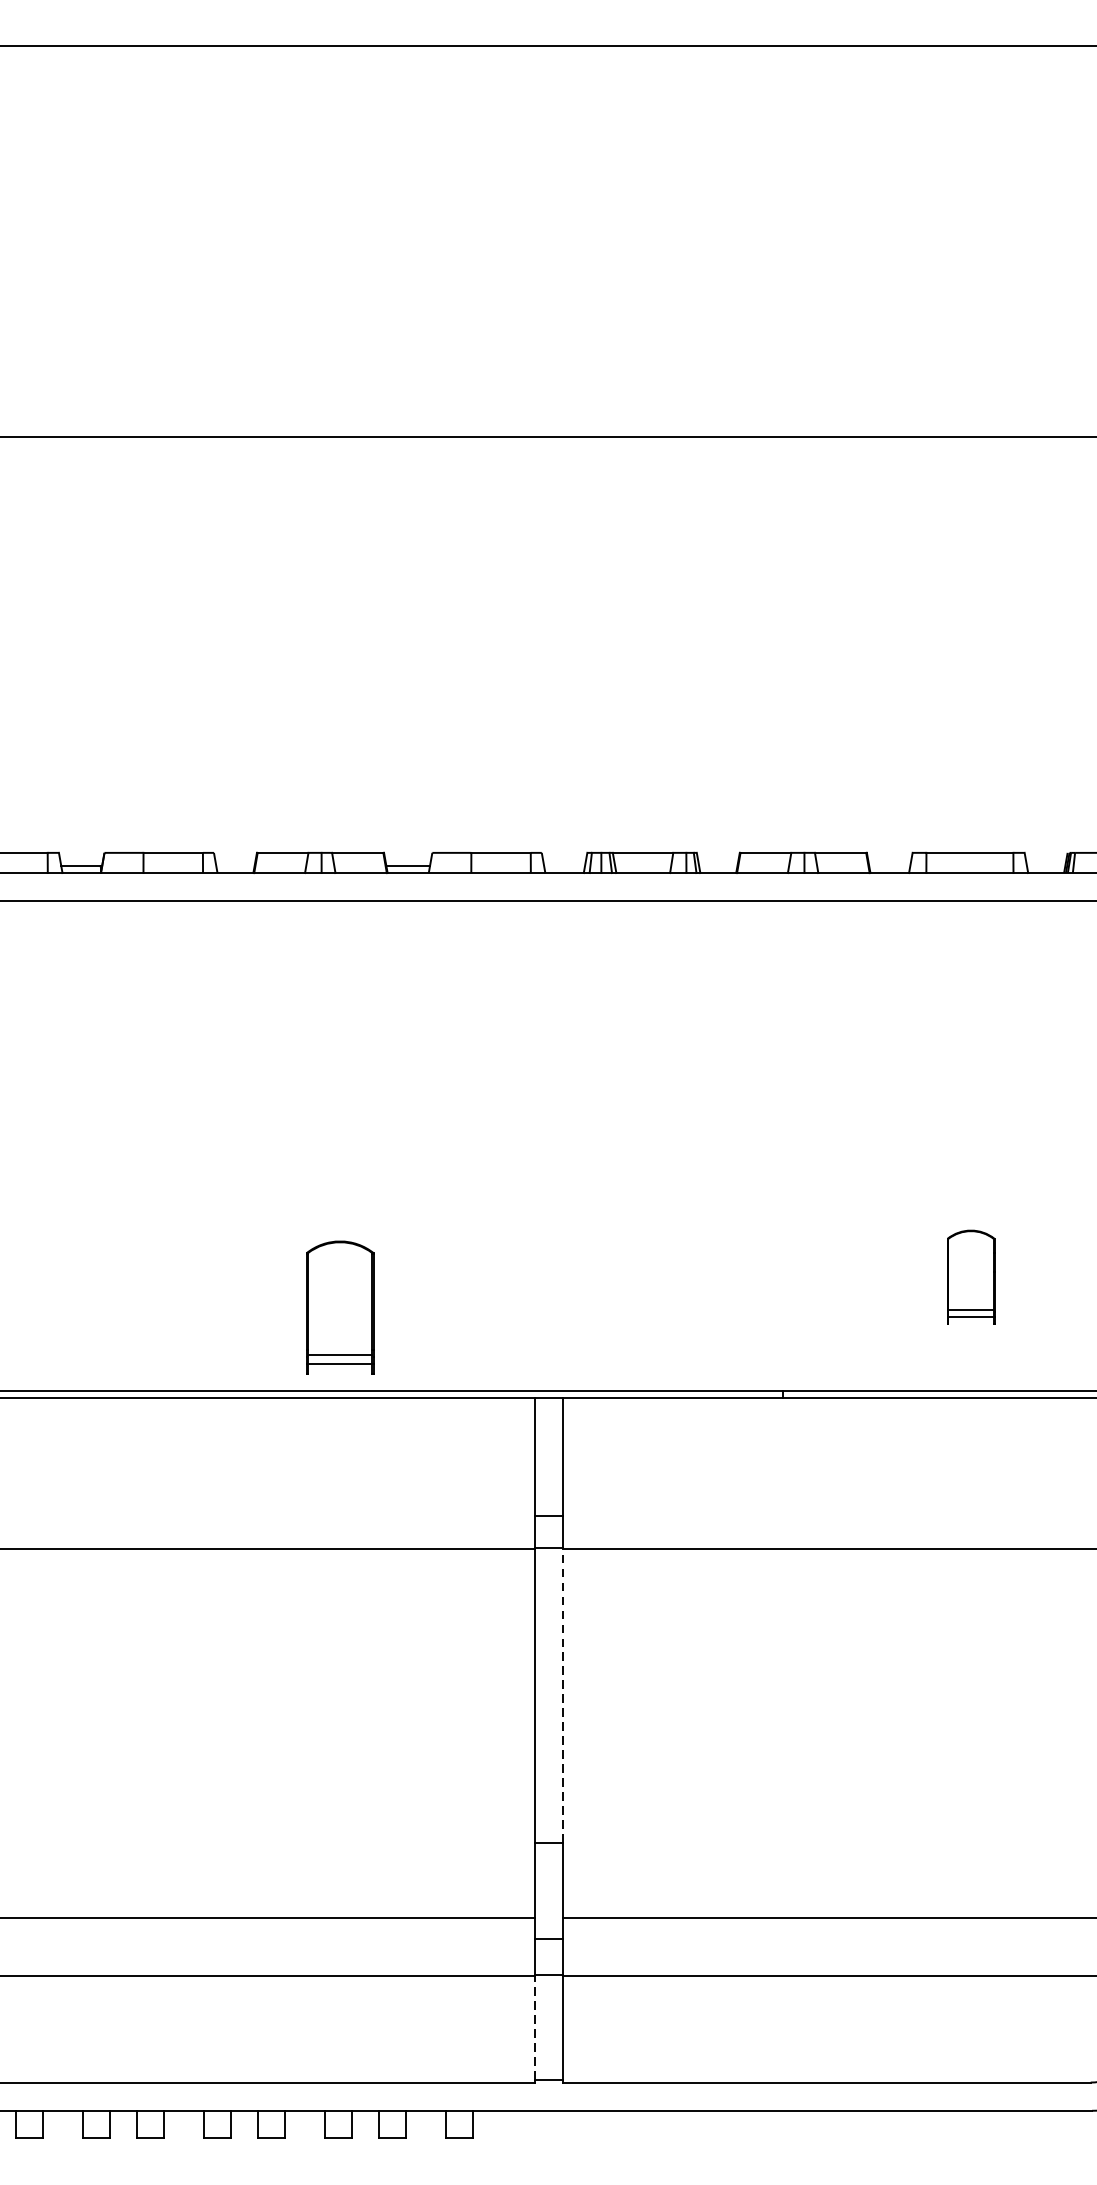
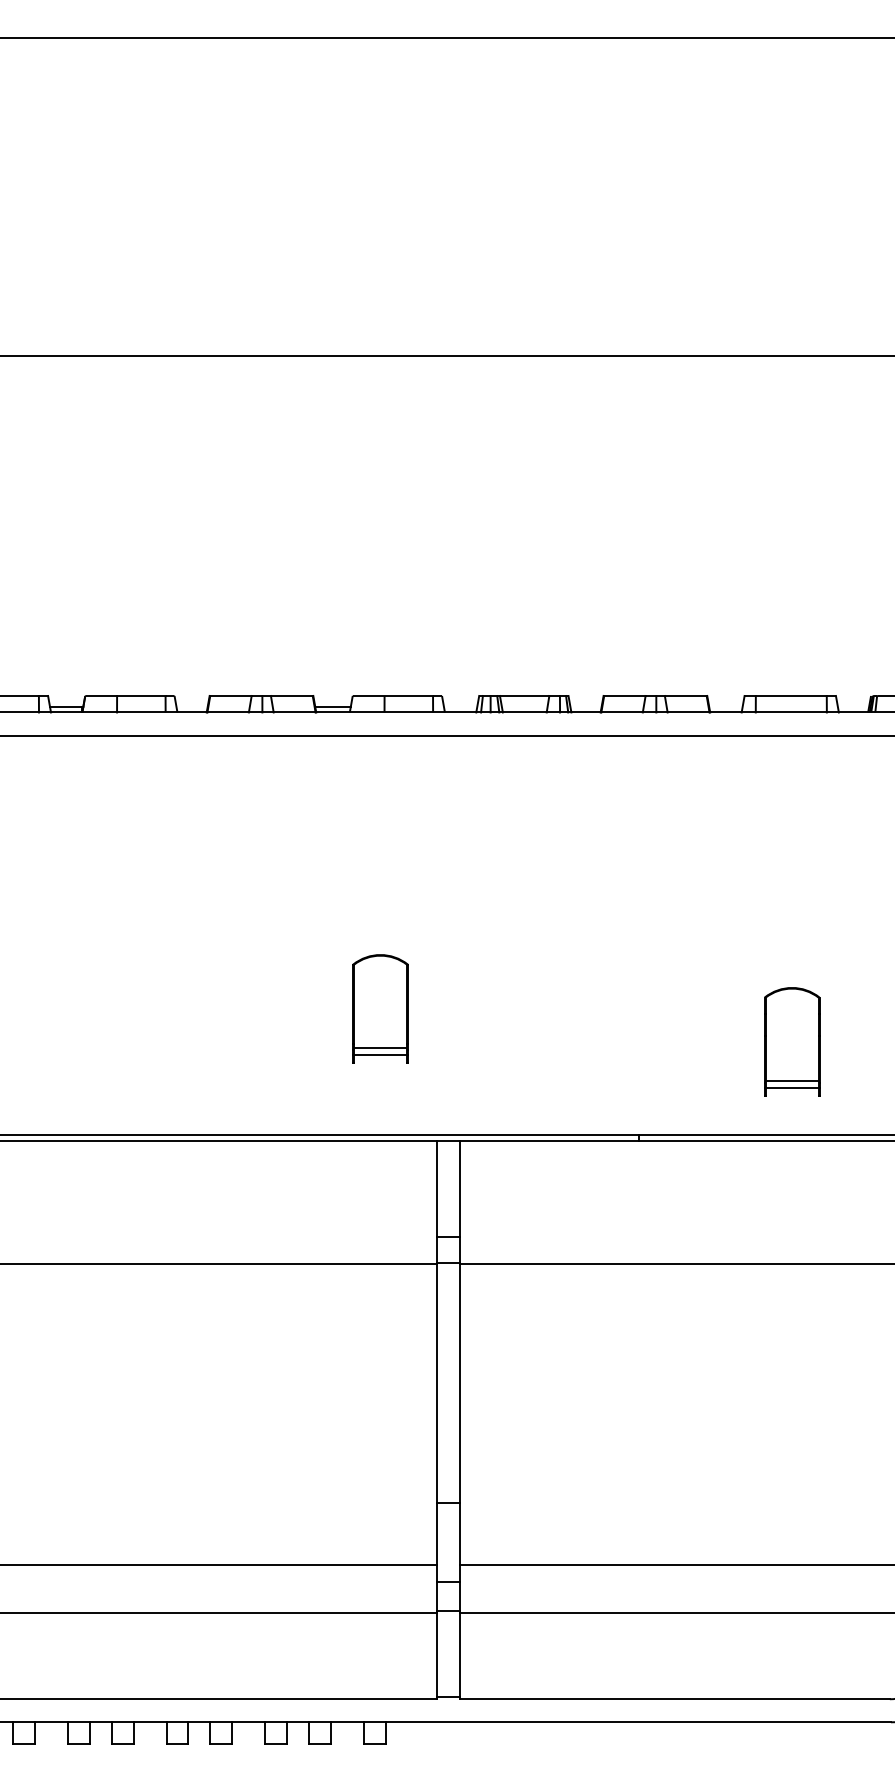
part: (971, 1276) -> (792, 1041), size x1.43
part: (340, 1306) -> (380, 1008), moved
line: (563, 1694) -> (459, 1382), dashed -> solid
line: (535, 2027) -> (436, 1654), dashed -> solid

